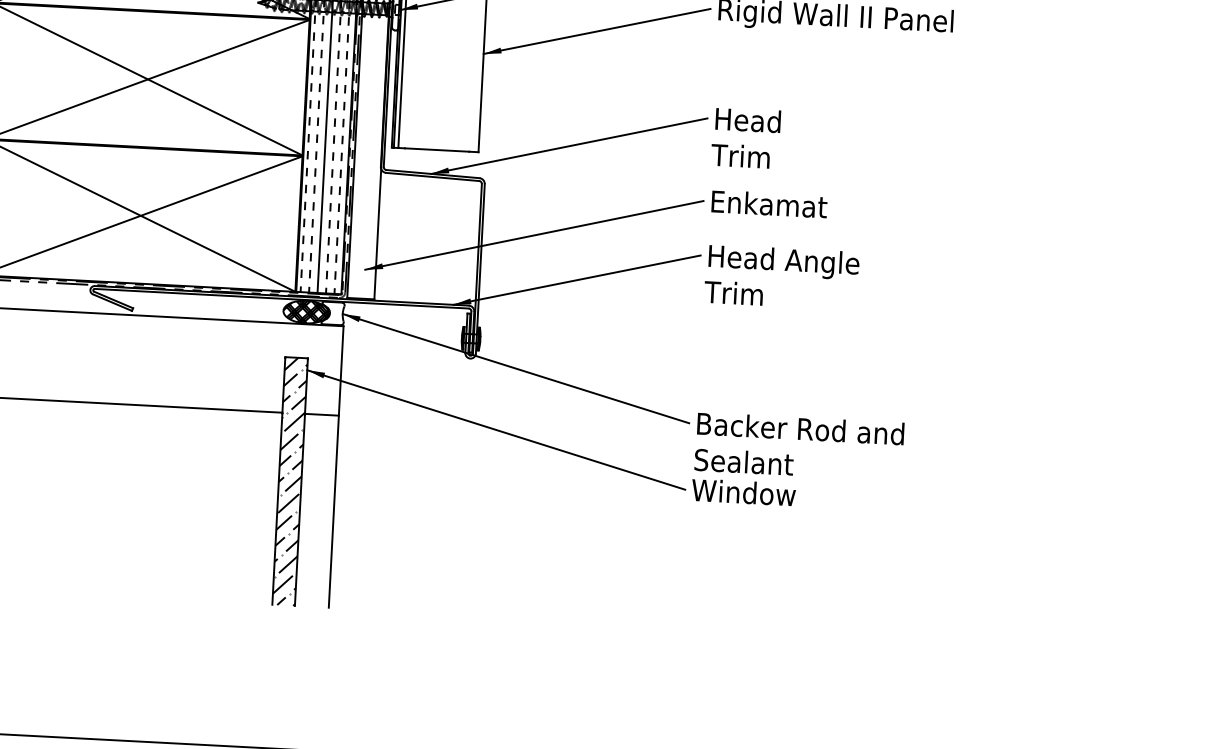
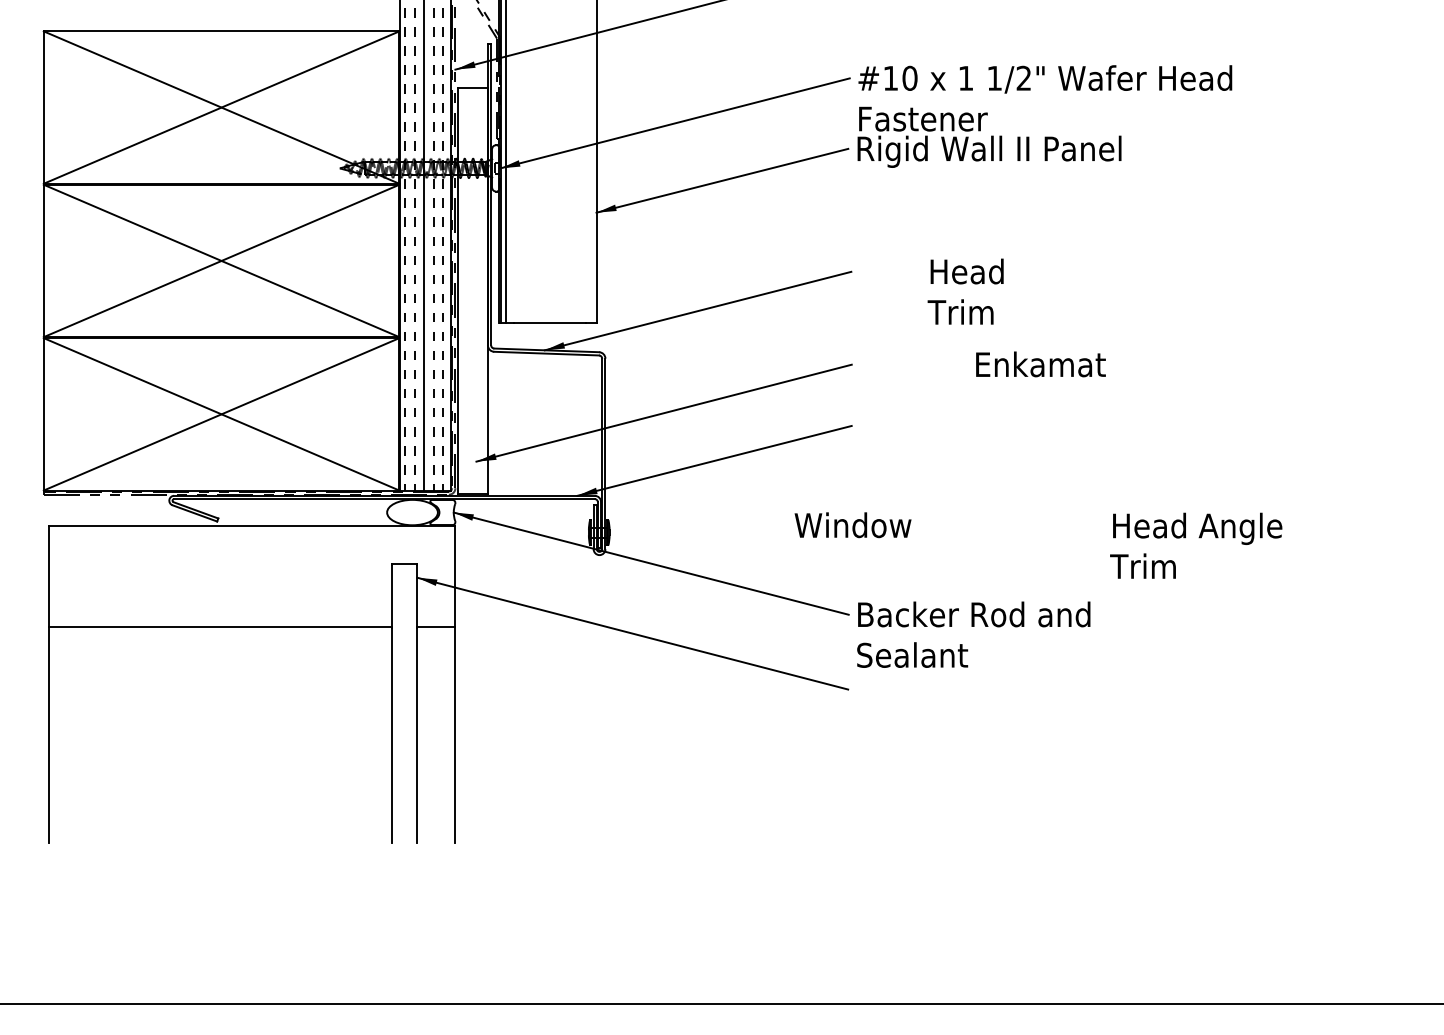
text: (745, 137) -> (965, 291), moved
text: (769, 204) -> (1040, 364), moved
text: (782, 277) -> (1196, 545), moved
hatch: (306, 311) -> (412, 512), removed
hatch: (290, 481) -> (404, 703), removed
text: (743, 492) -> (852, 525), moved

